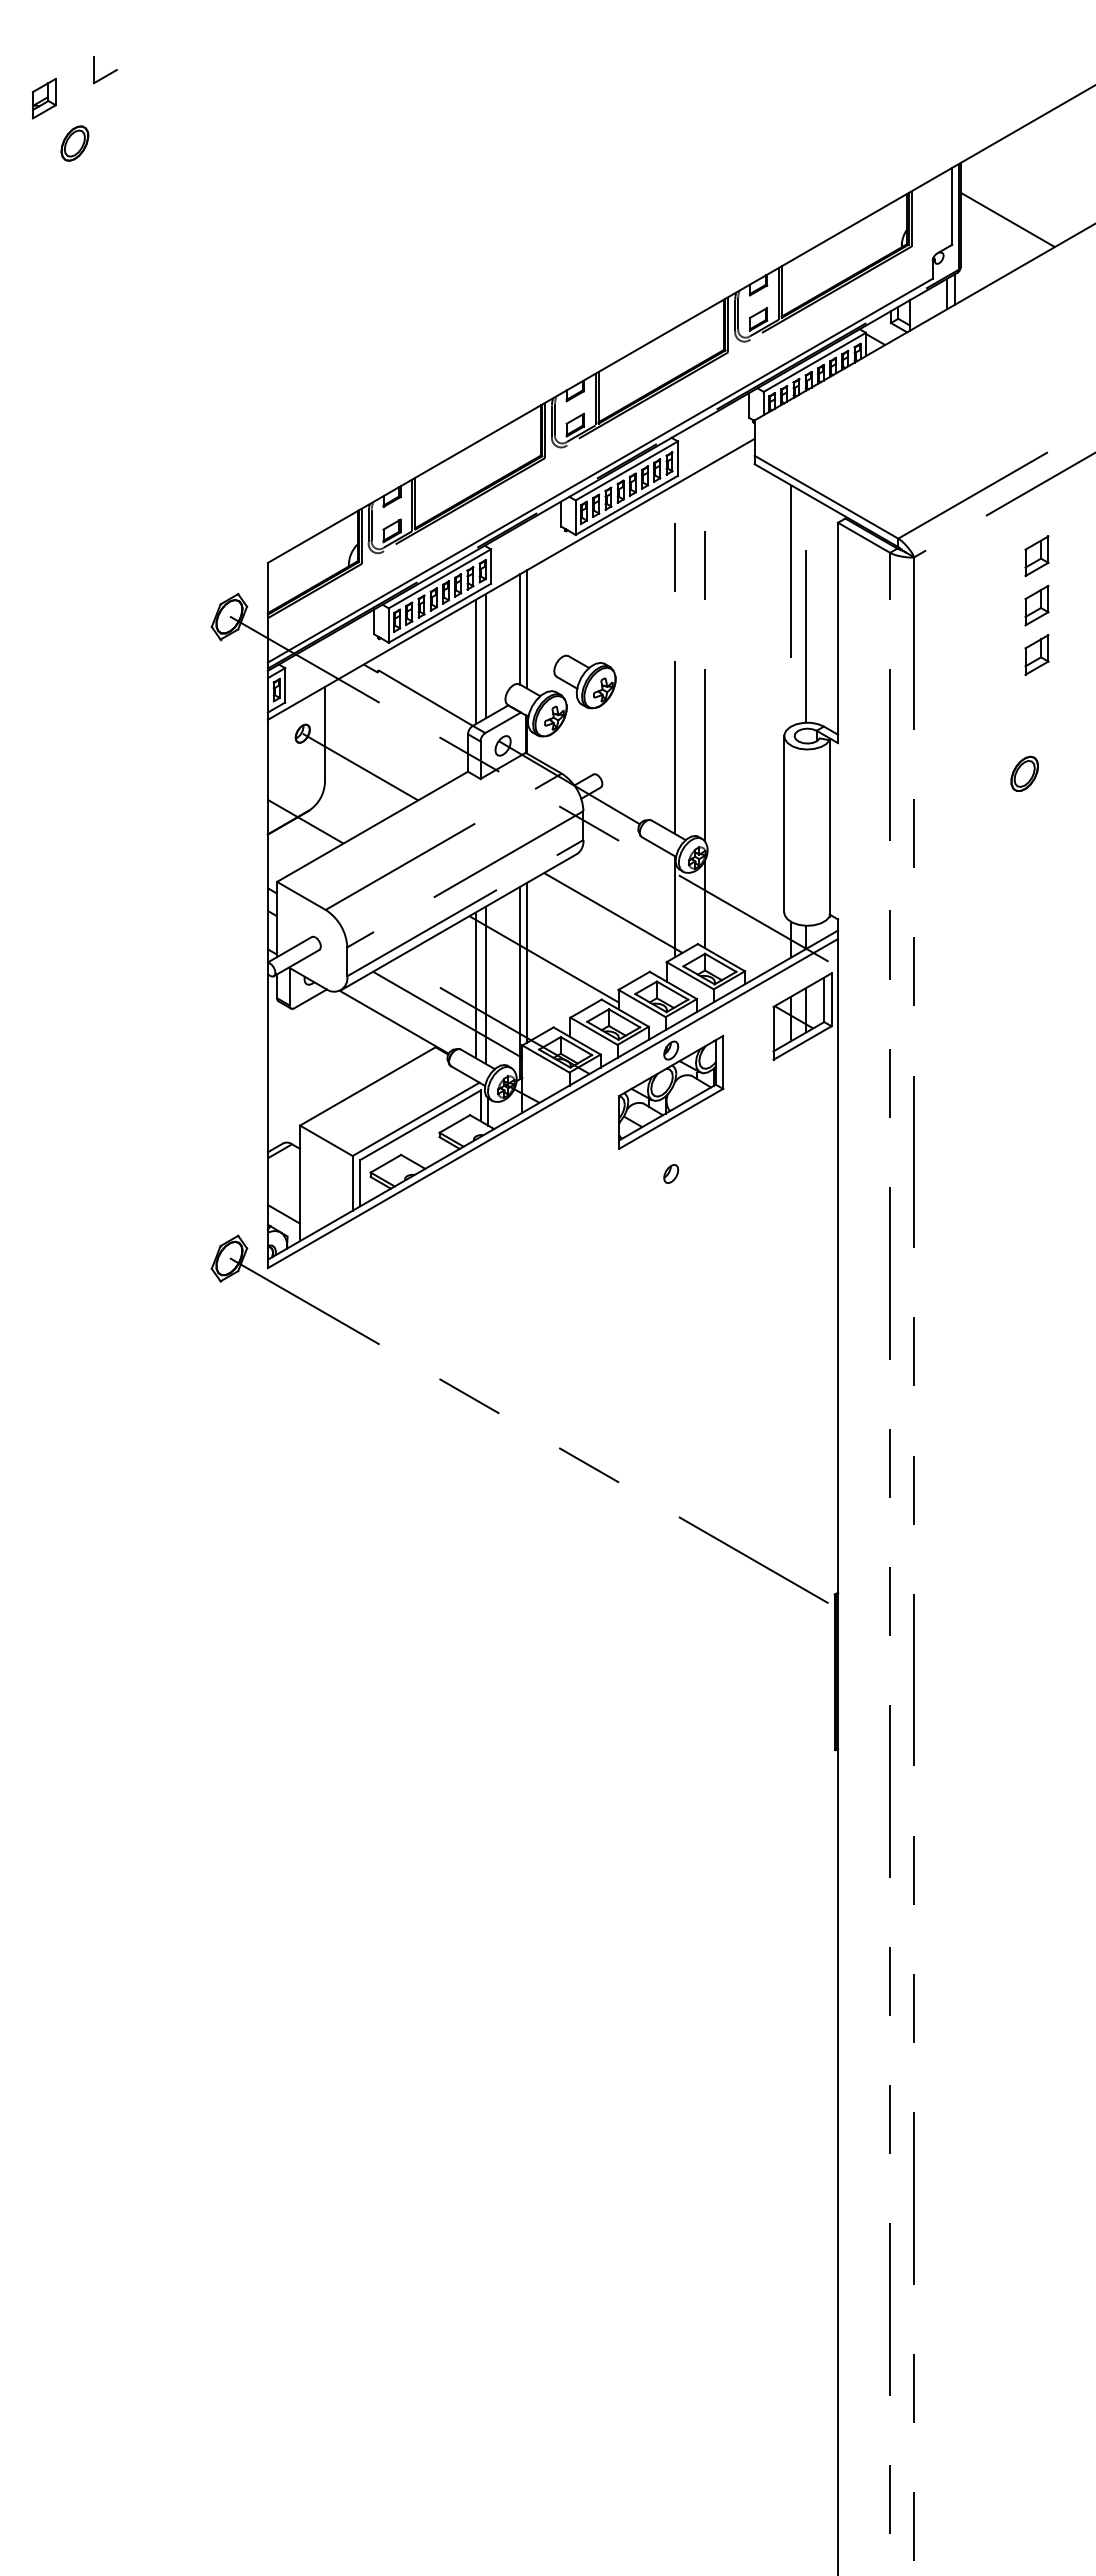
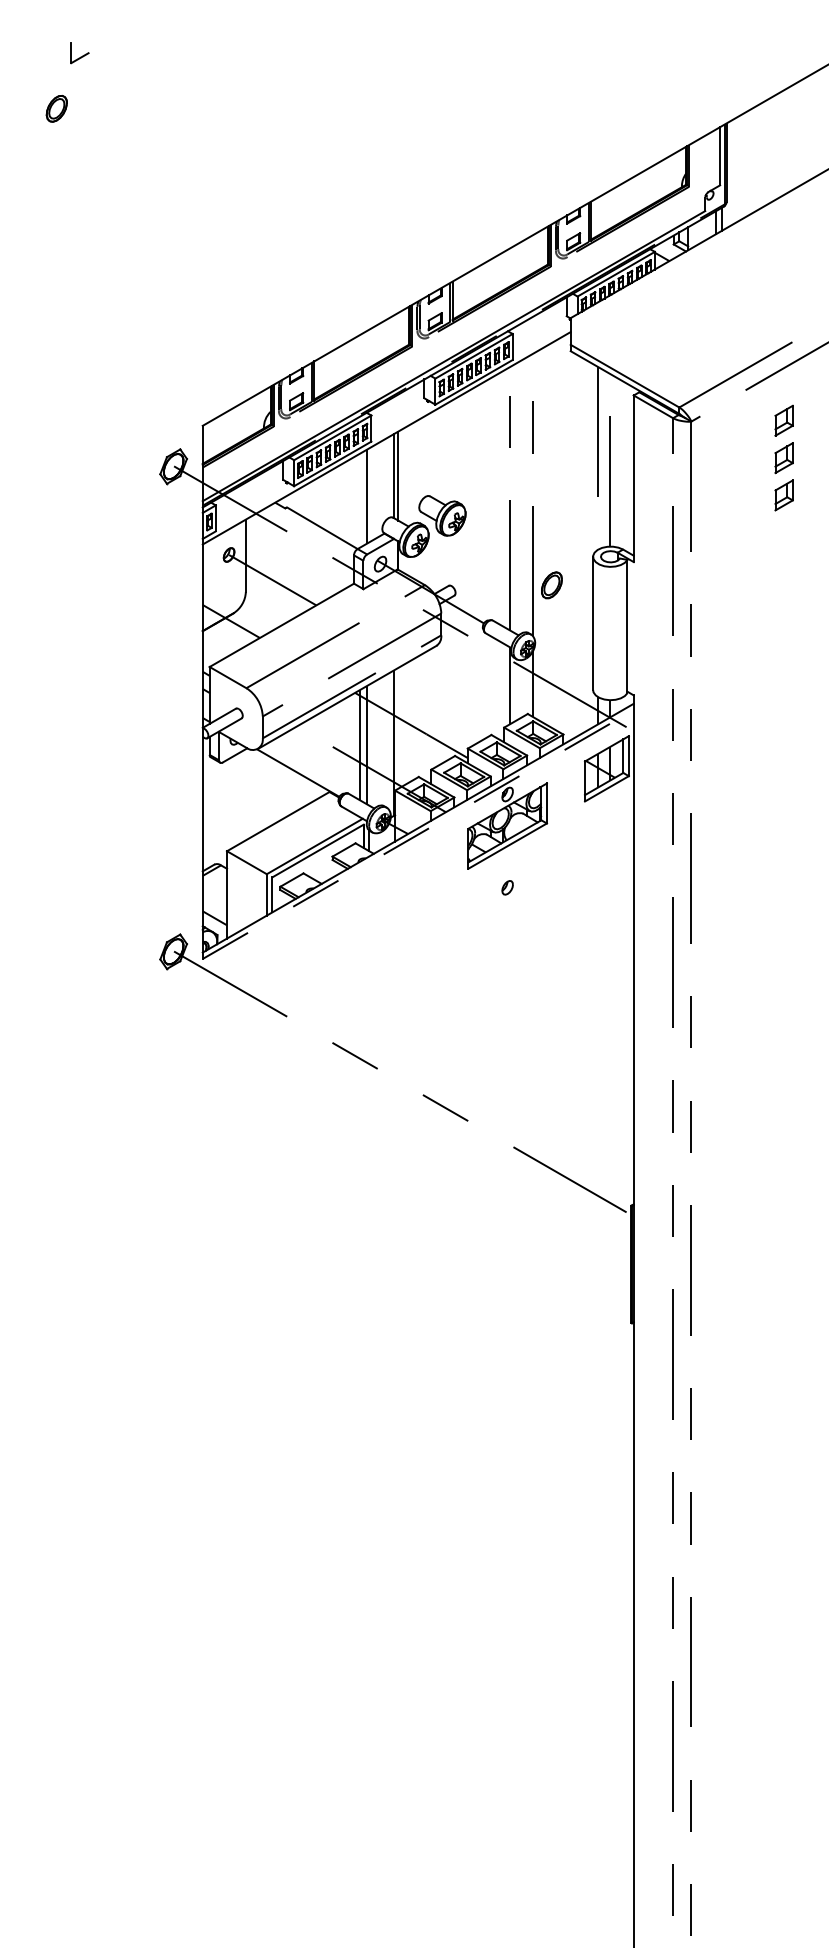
part: (43, 98) -> (33, 74), removed
line: (1007, 219) -> (761, 166), removed
line: (476, 661) -> (360, 500), removed
part: (1024, 773) -> (551, 585), moved
line: (613, 912) -> (464, 690), removed
line: (526, 962) -> (398, 727), removed
line: (447, 1014) -> (338, 767), removed
line: (553, 1103) -> (418, 834), solid -> dashed

